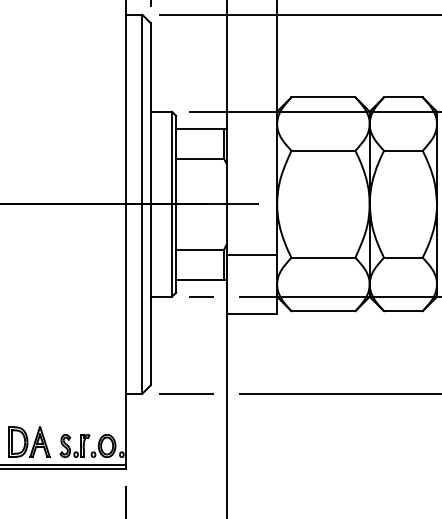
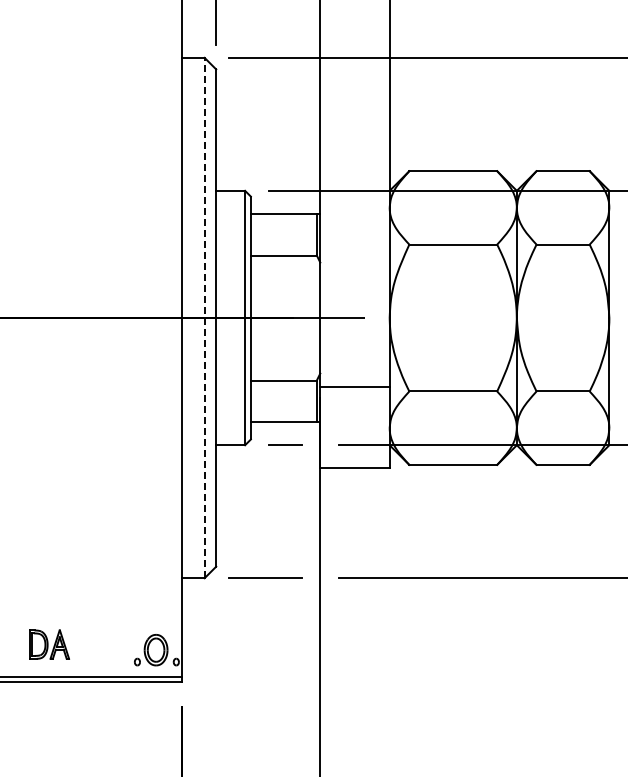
line: (142, 203) -> (204, 317), solid -> dashed
part: (29, 441) -> (49, 644), size x0.7
part: (70, 447) -> (105, 652), removed

